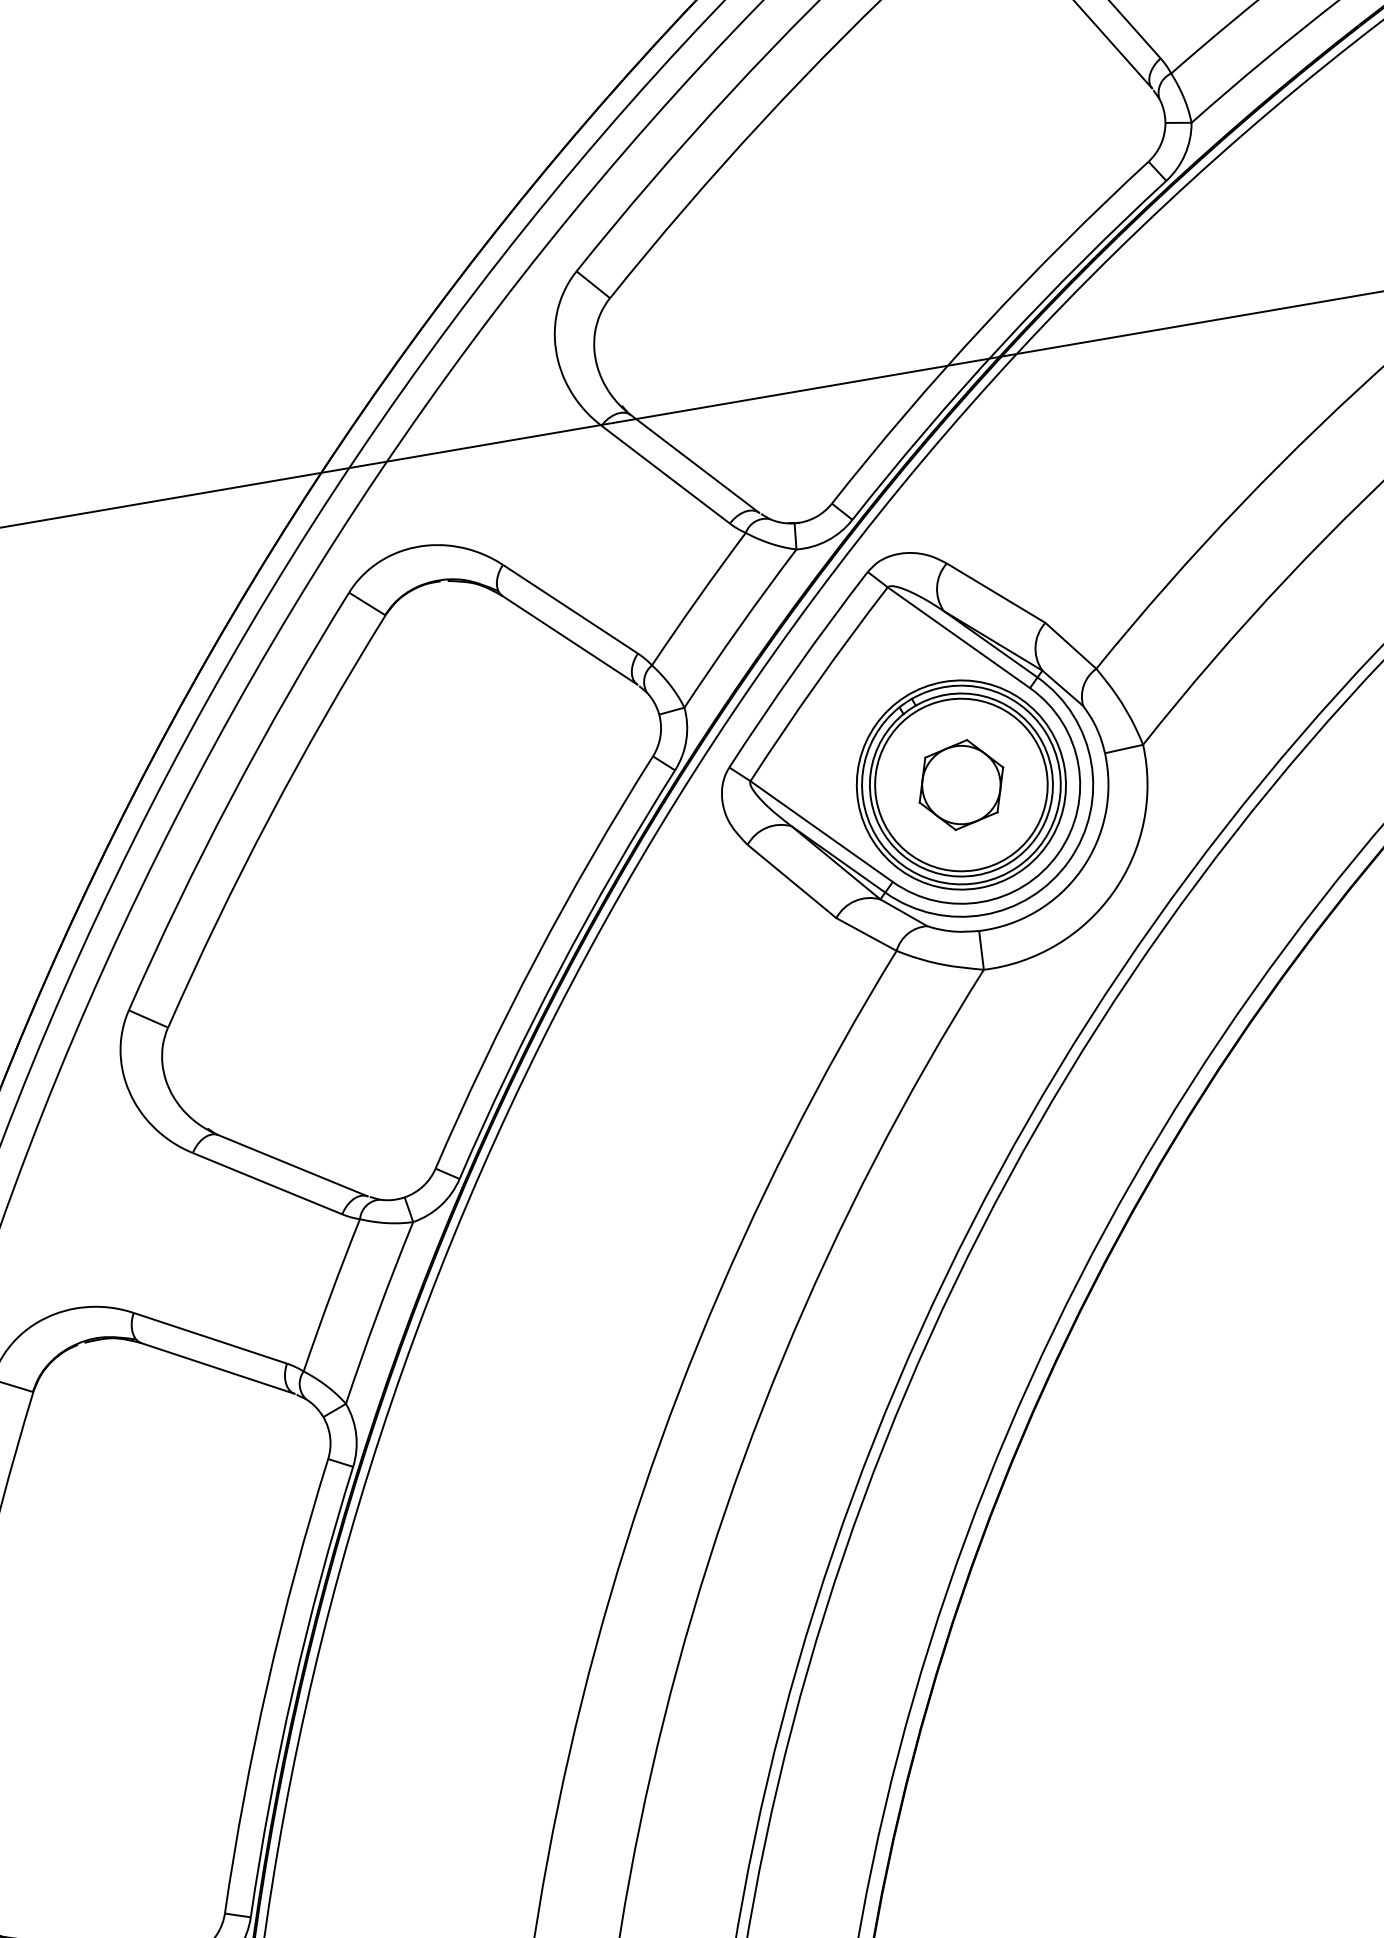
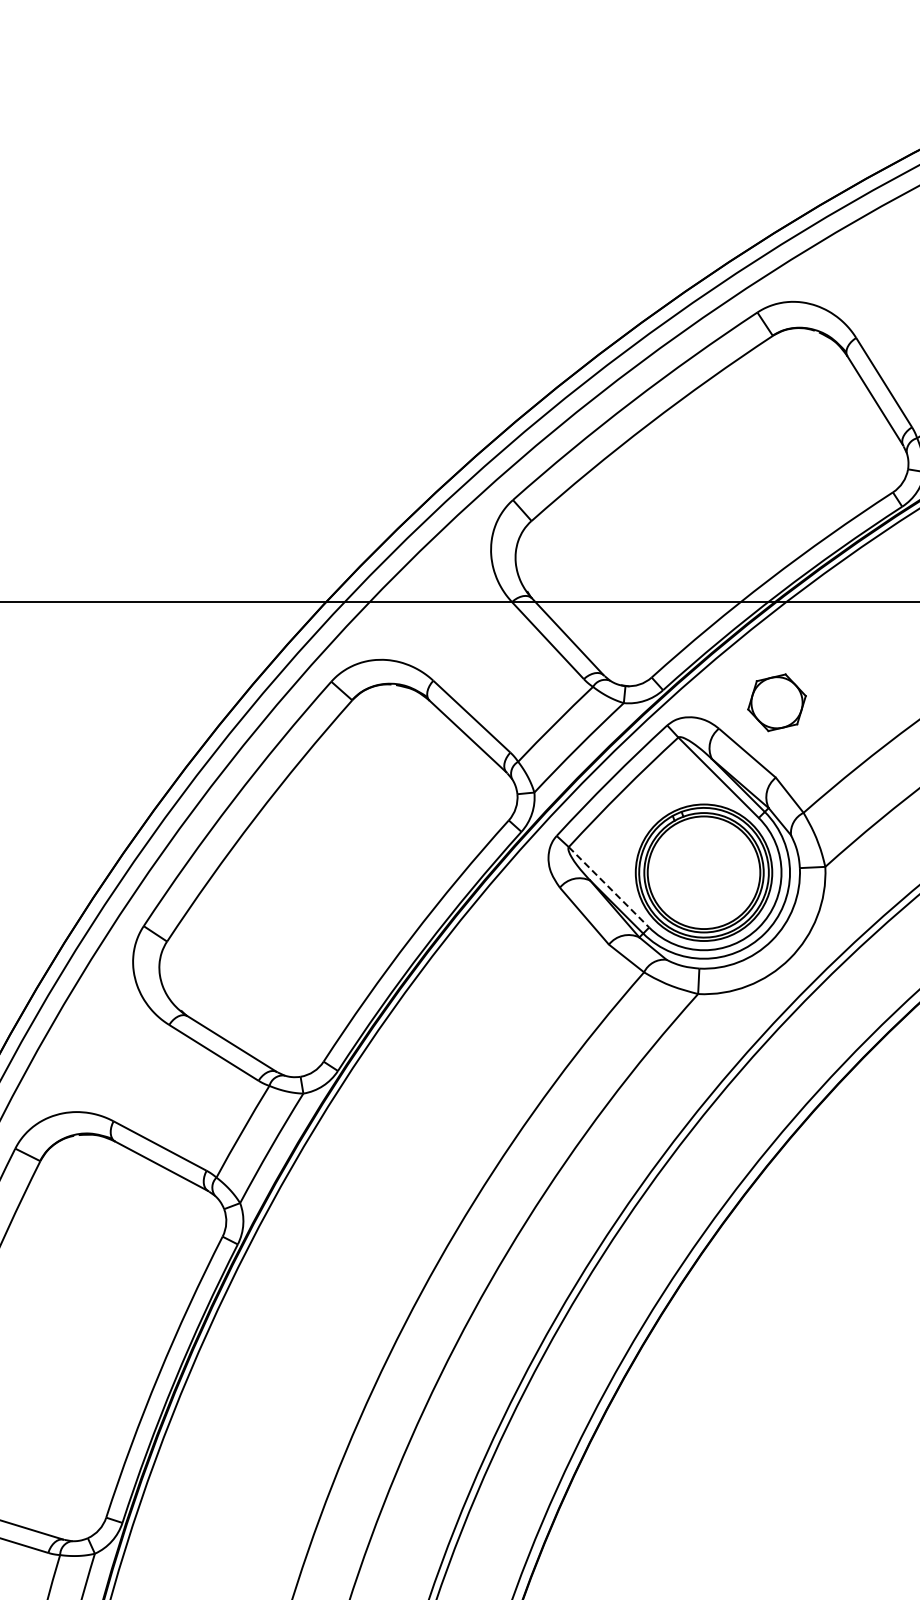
part: (960, 784) -> (776, 702), moved
line: (822, 831) -> (609, 887), solid -> dashed

